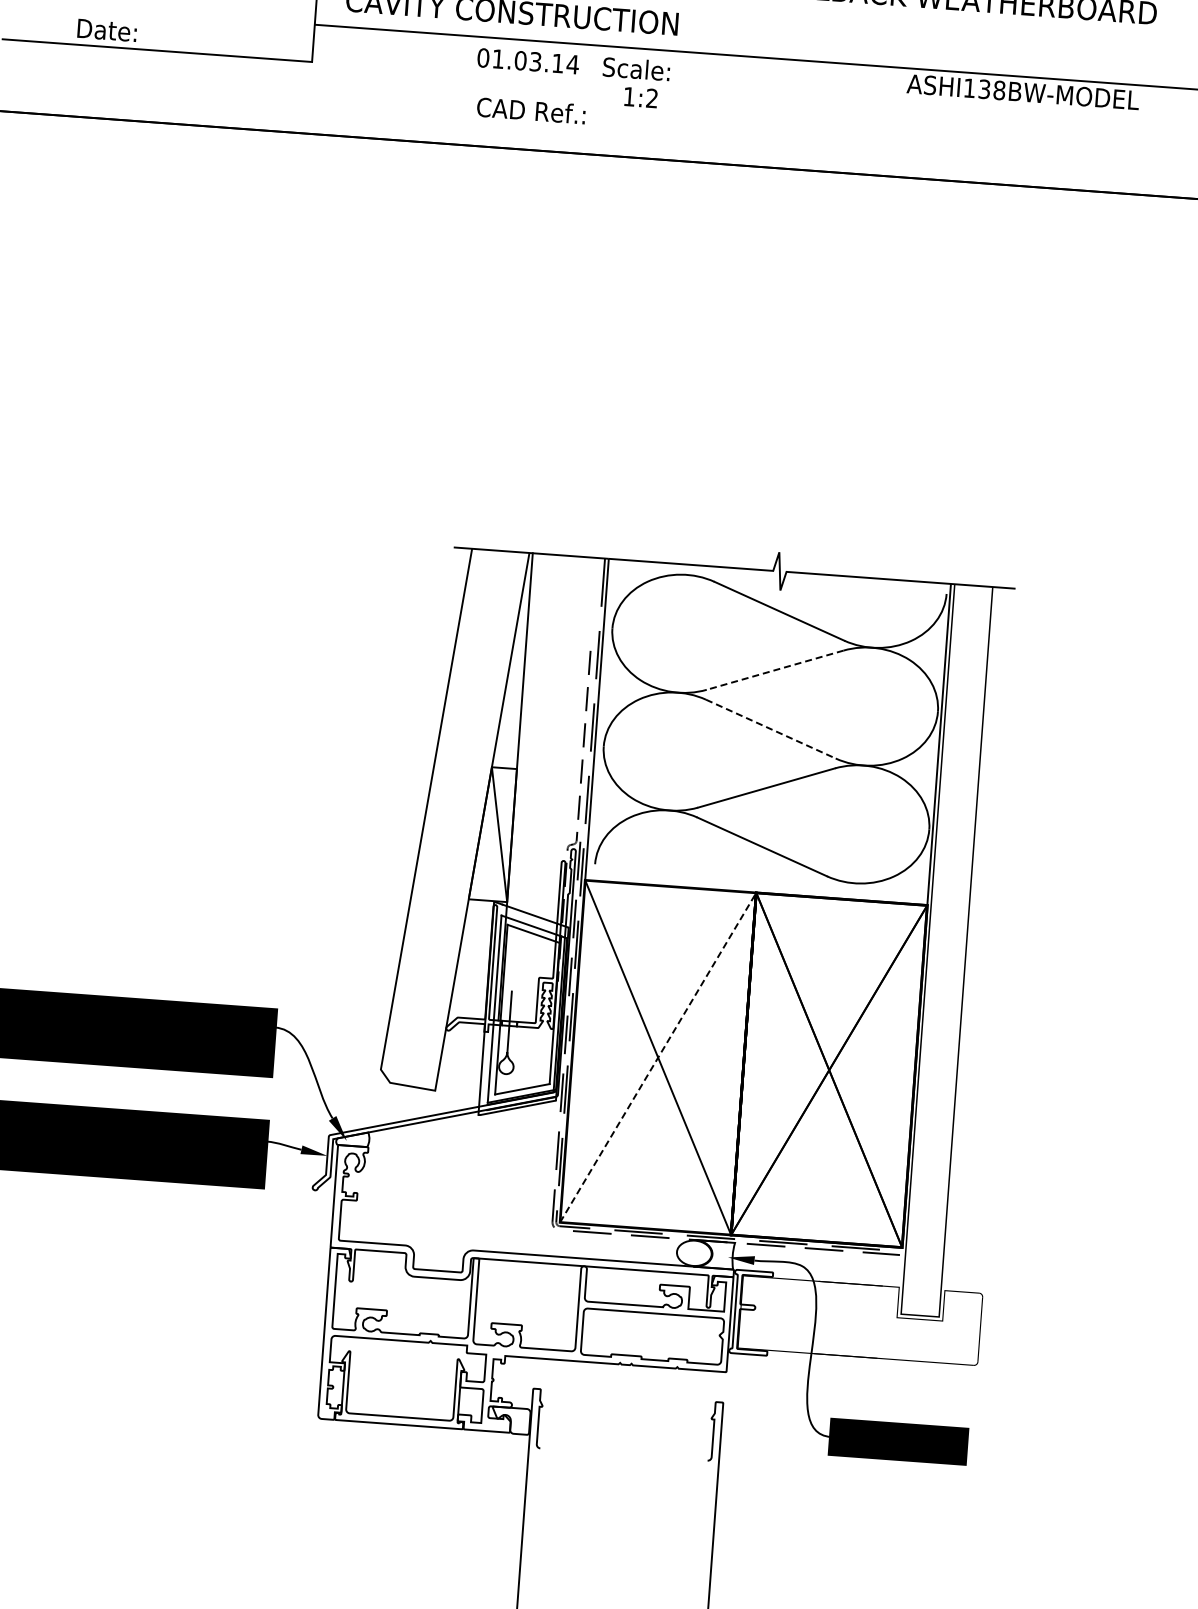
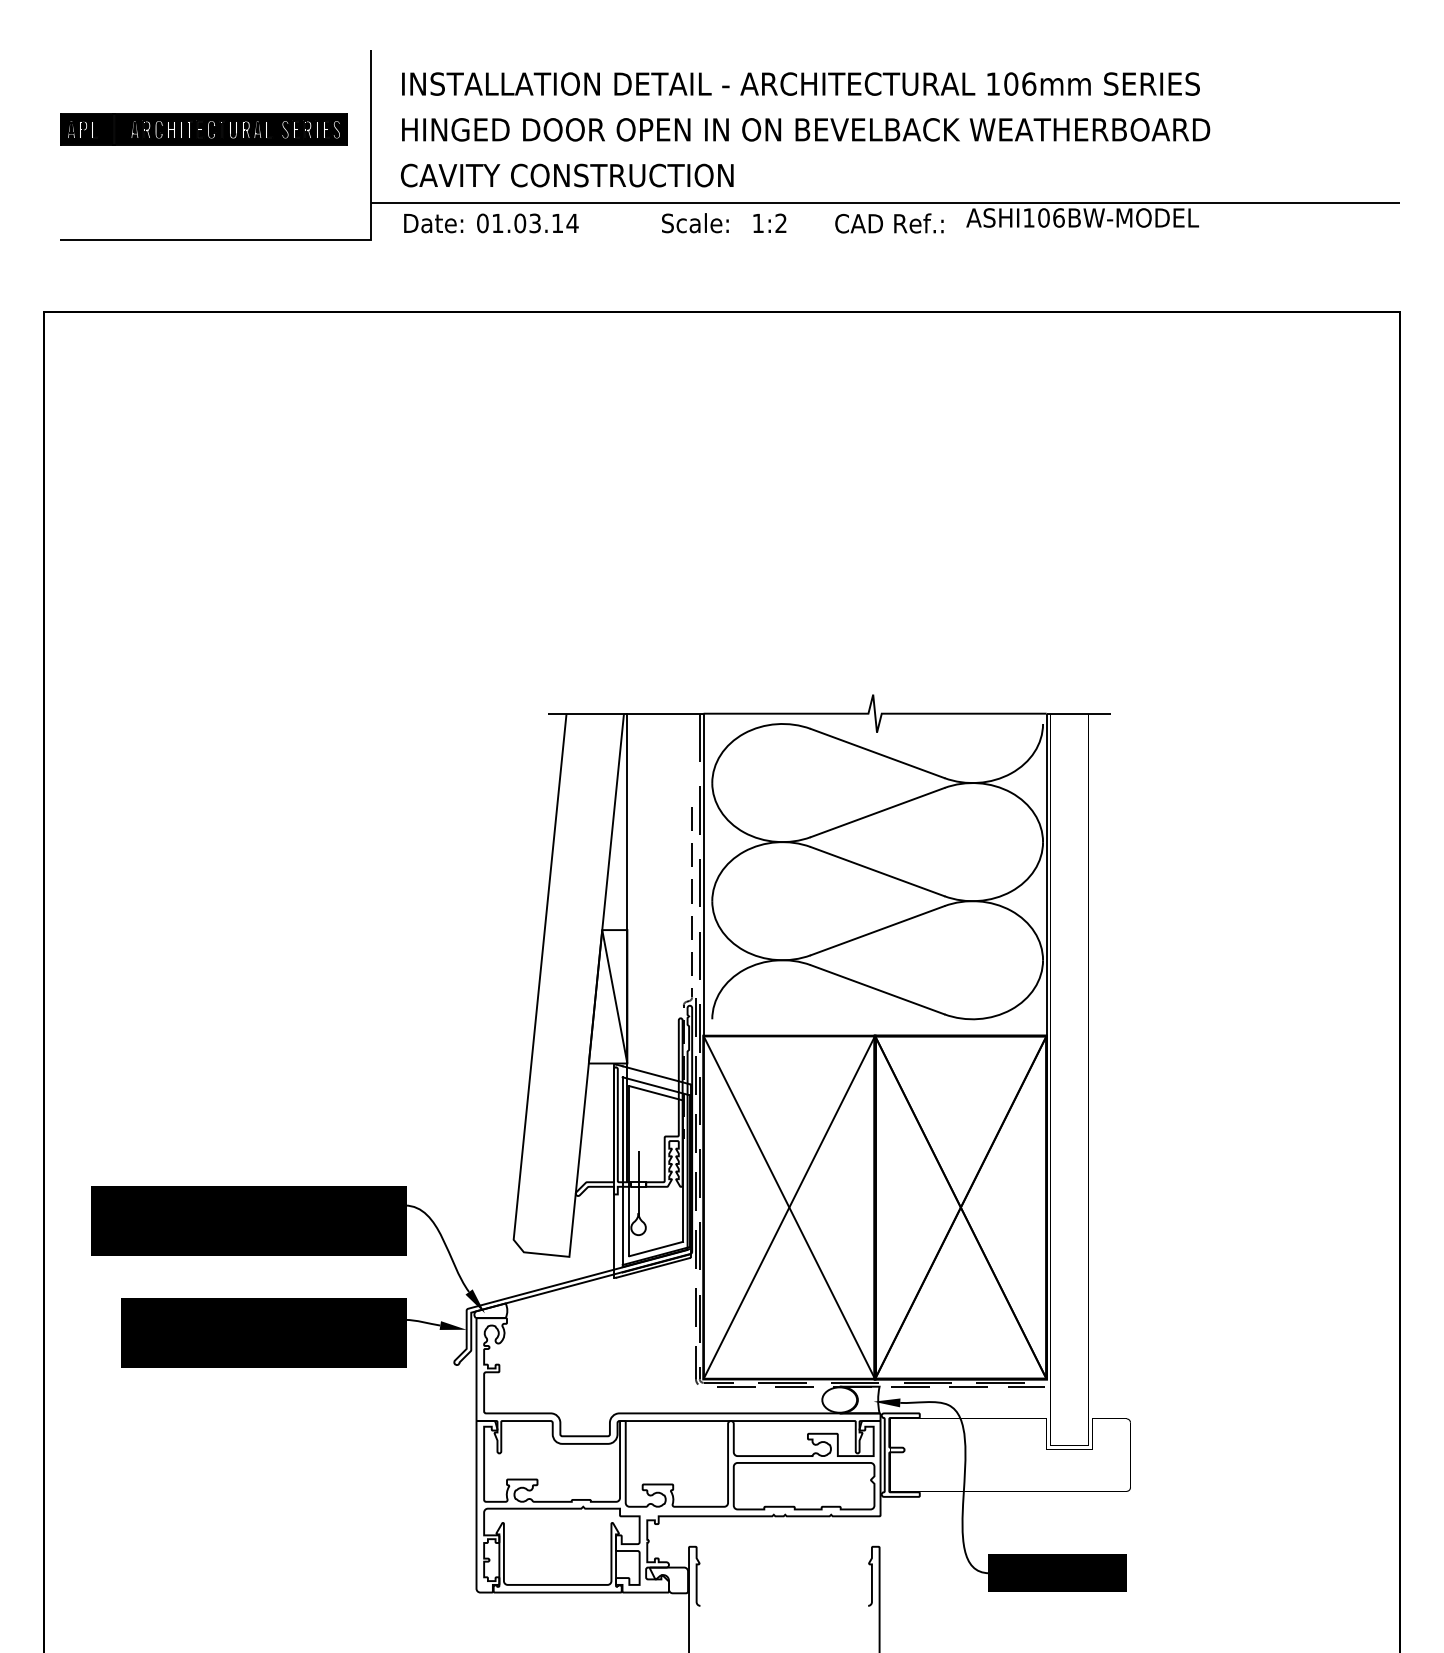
text: (107, 30) -> (433, 223), moved
text: (527, 61) -> (527, 223), moved
text: (992, 89) -> (1051, 217), ASHI138BW-MODEL -> ASHI106BW-MODEL
text: (640, 96) -> (769, 222), moved
text: (531, 110) -> (889, 223), moved
line: (775, 670) -> (877, 812), dashed -> solid
line: (771, 729) -> (878, 871), dashed -> solid
line: (658, 1057) -> (789, 1207), dashed -> solid

